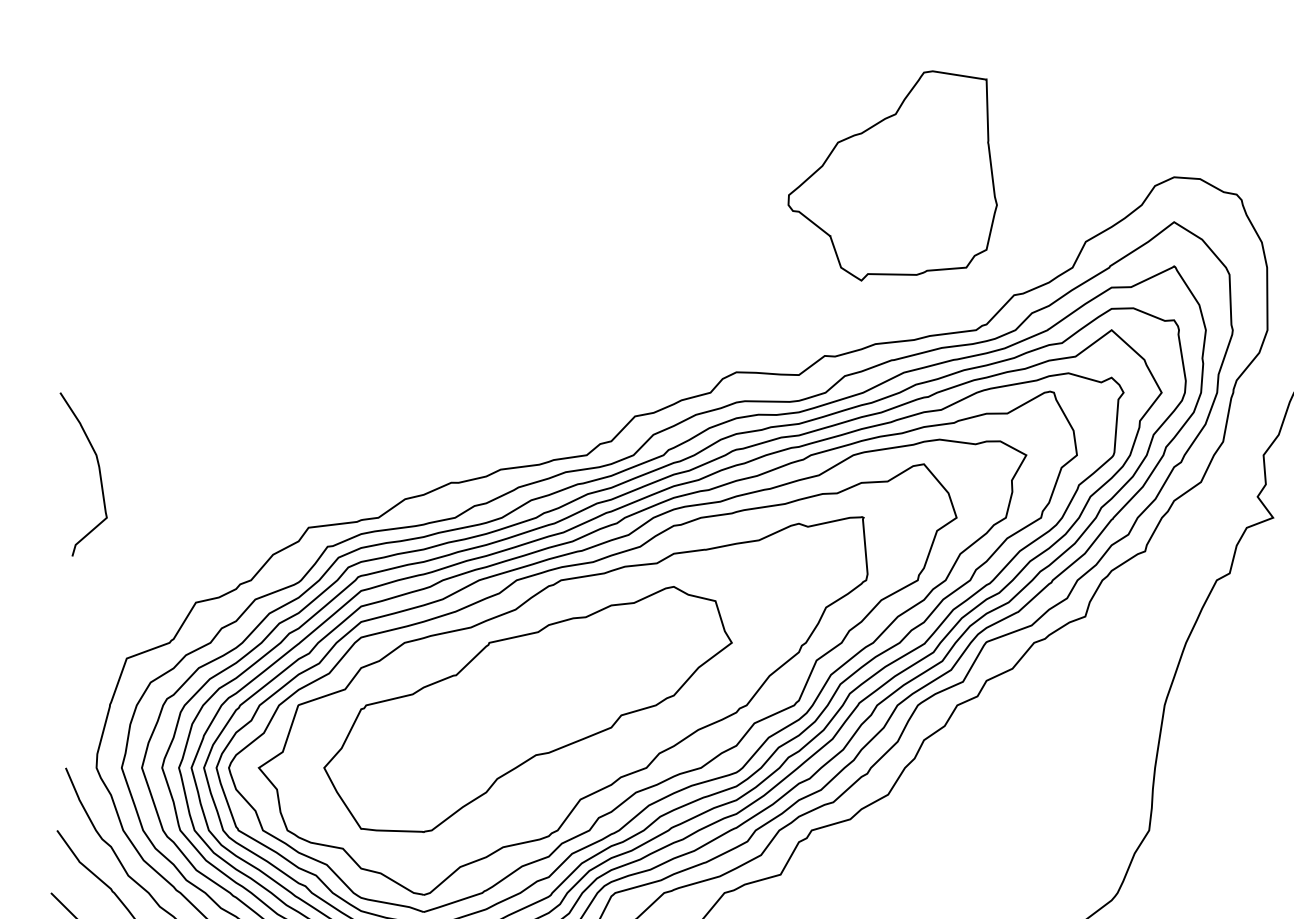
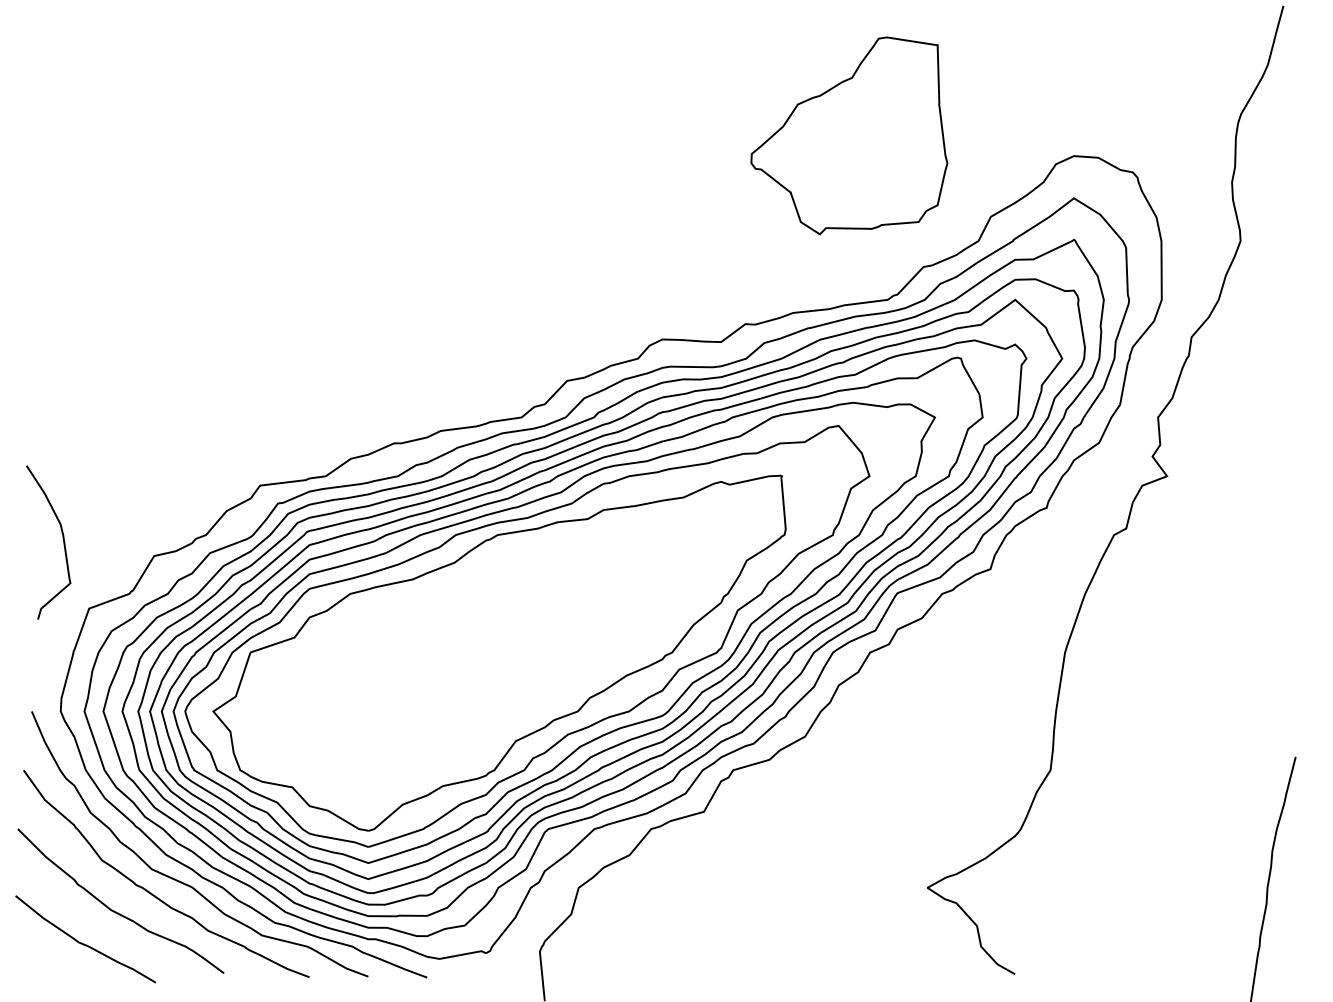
part: (892, 175) -> (849, 135), moved
curve: (98, 470) -> (62, 538), moved
part: (527, 709) -> (465, 656), removed

